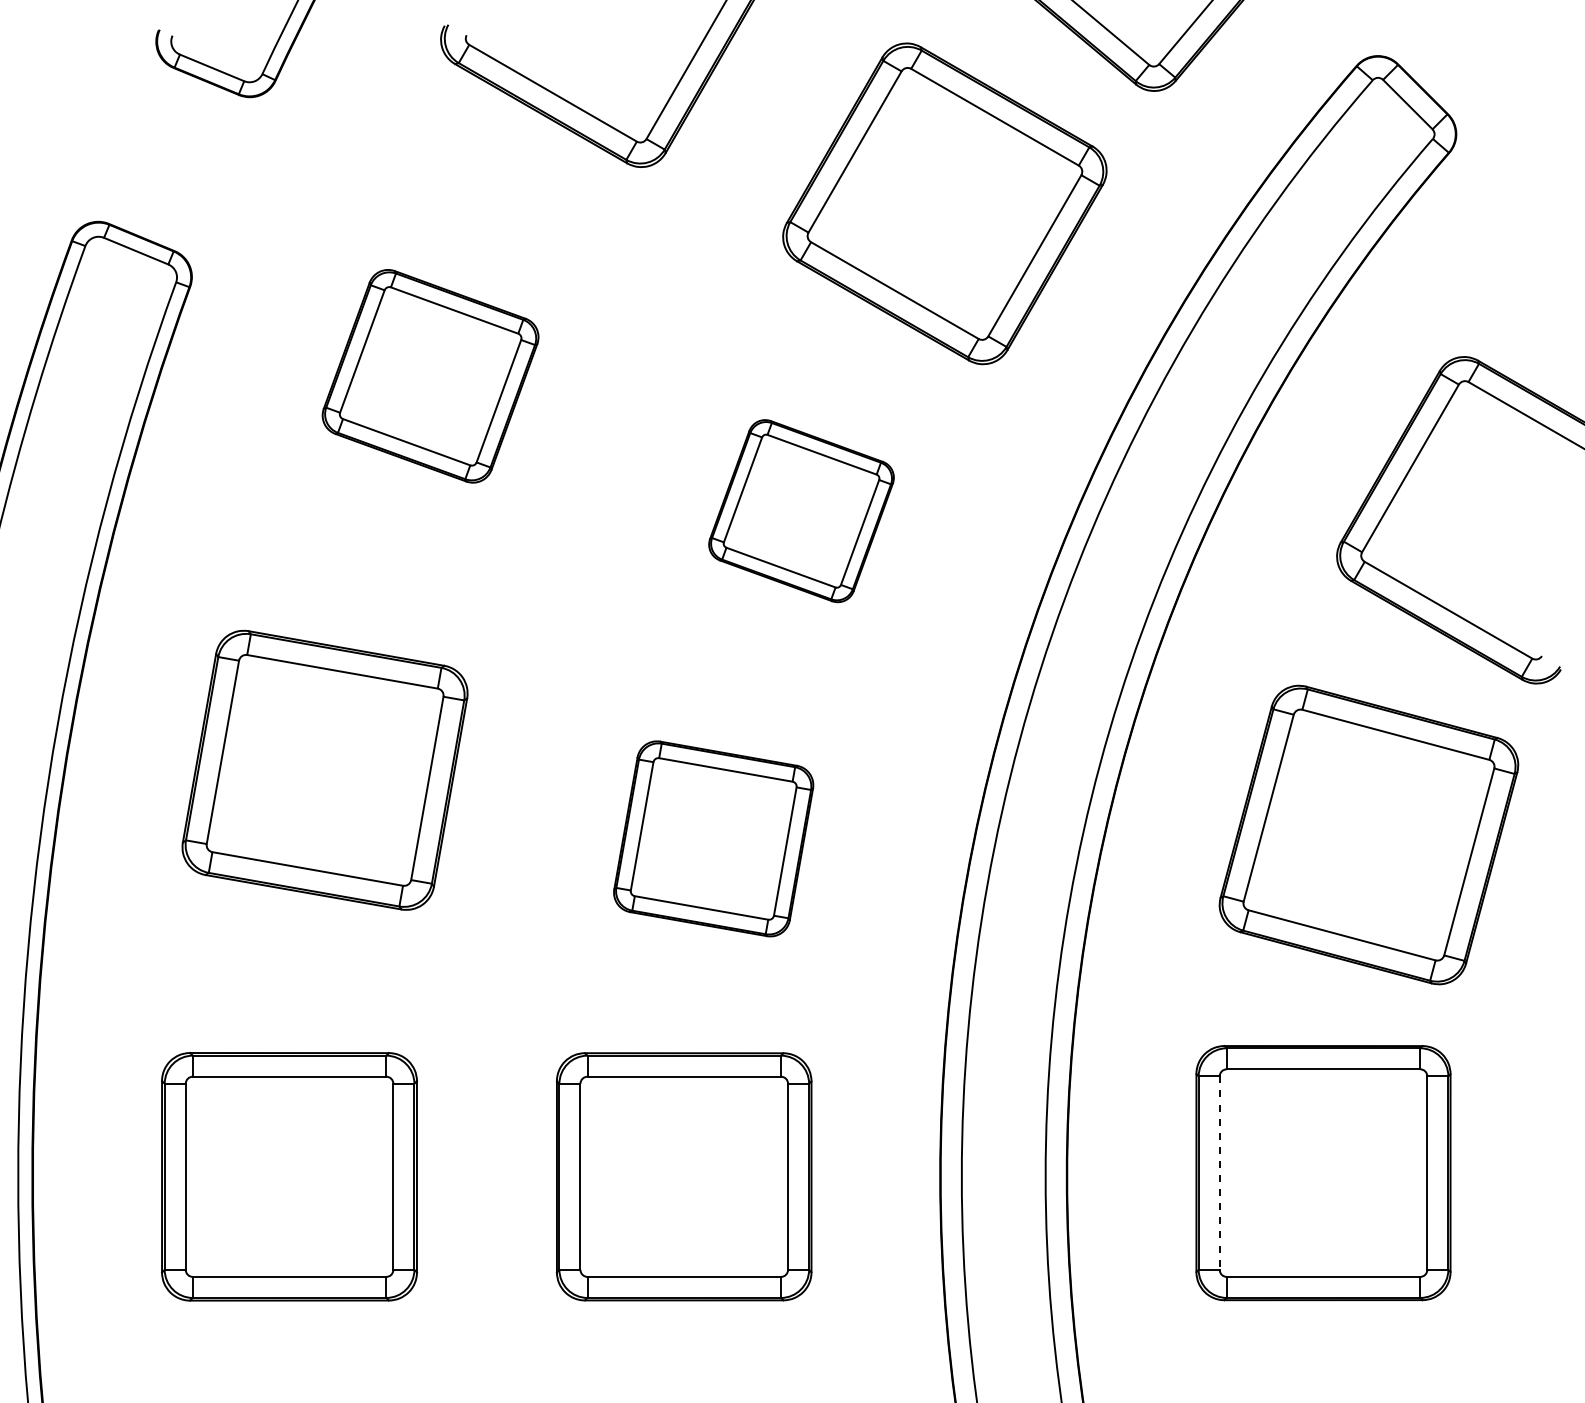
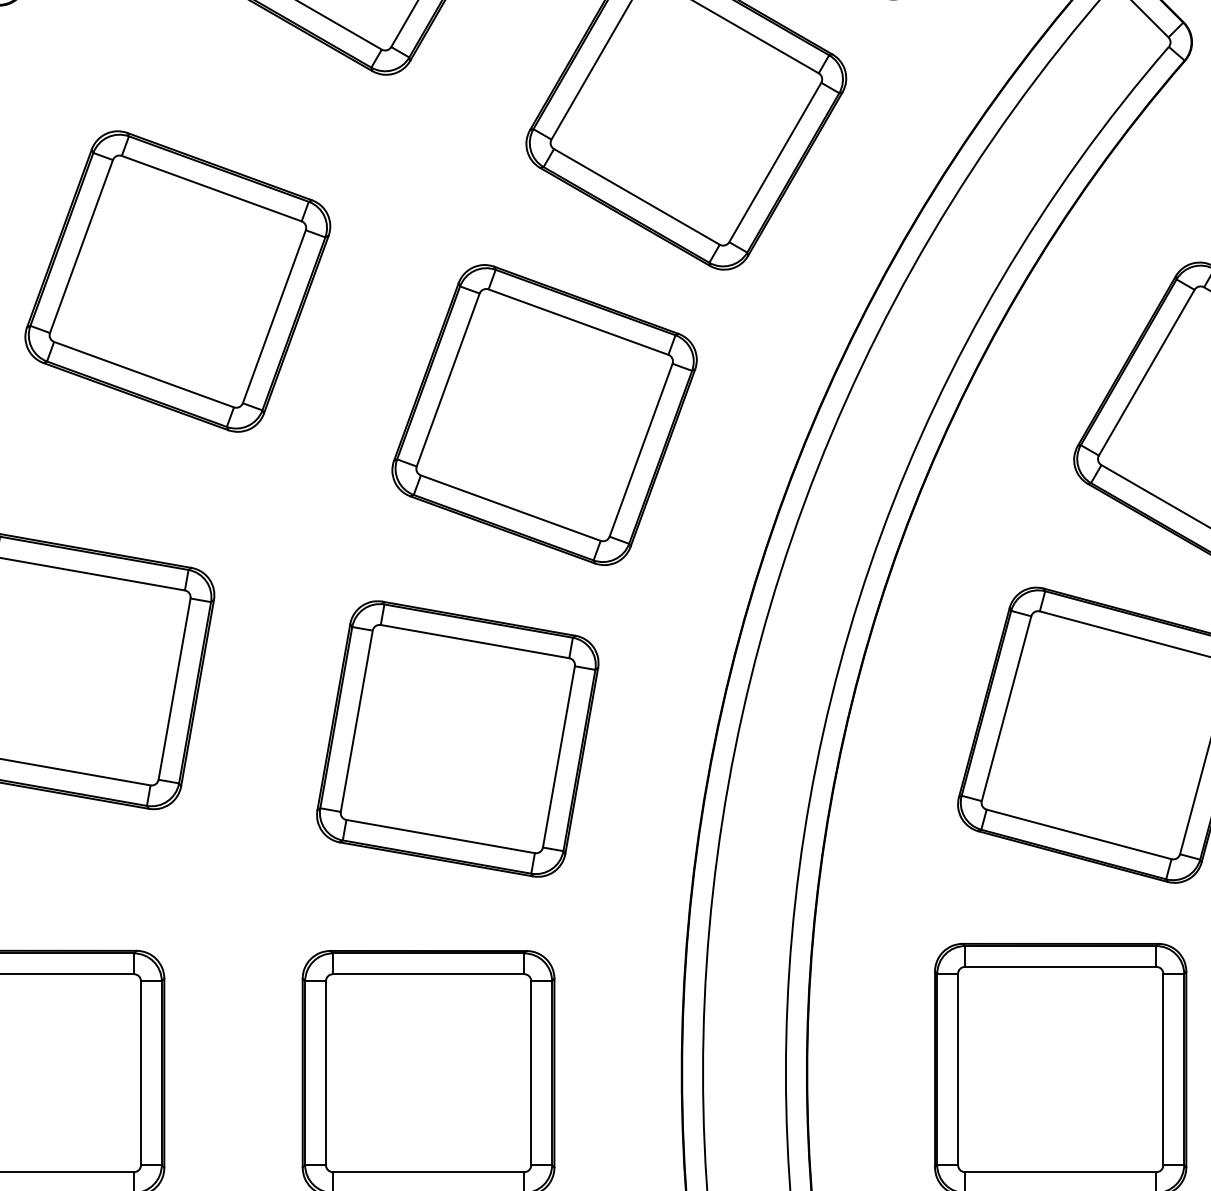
part: (430, 376) -> (177, 281), size x1.43
part: (801, 510) -> (544, 414), size x1.67
part: (713, 838) -> (457, 738), size x1.43
line: (1219, 1173) -> (957, 1069), dashed -> solid

